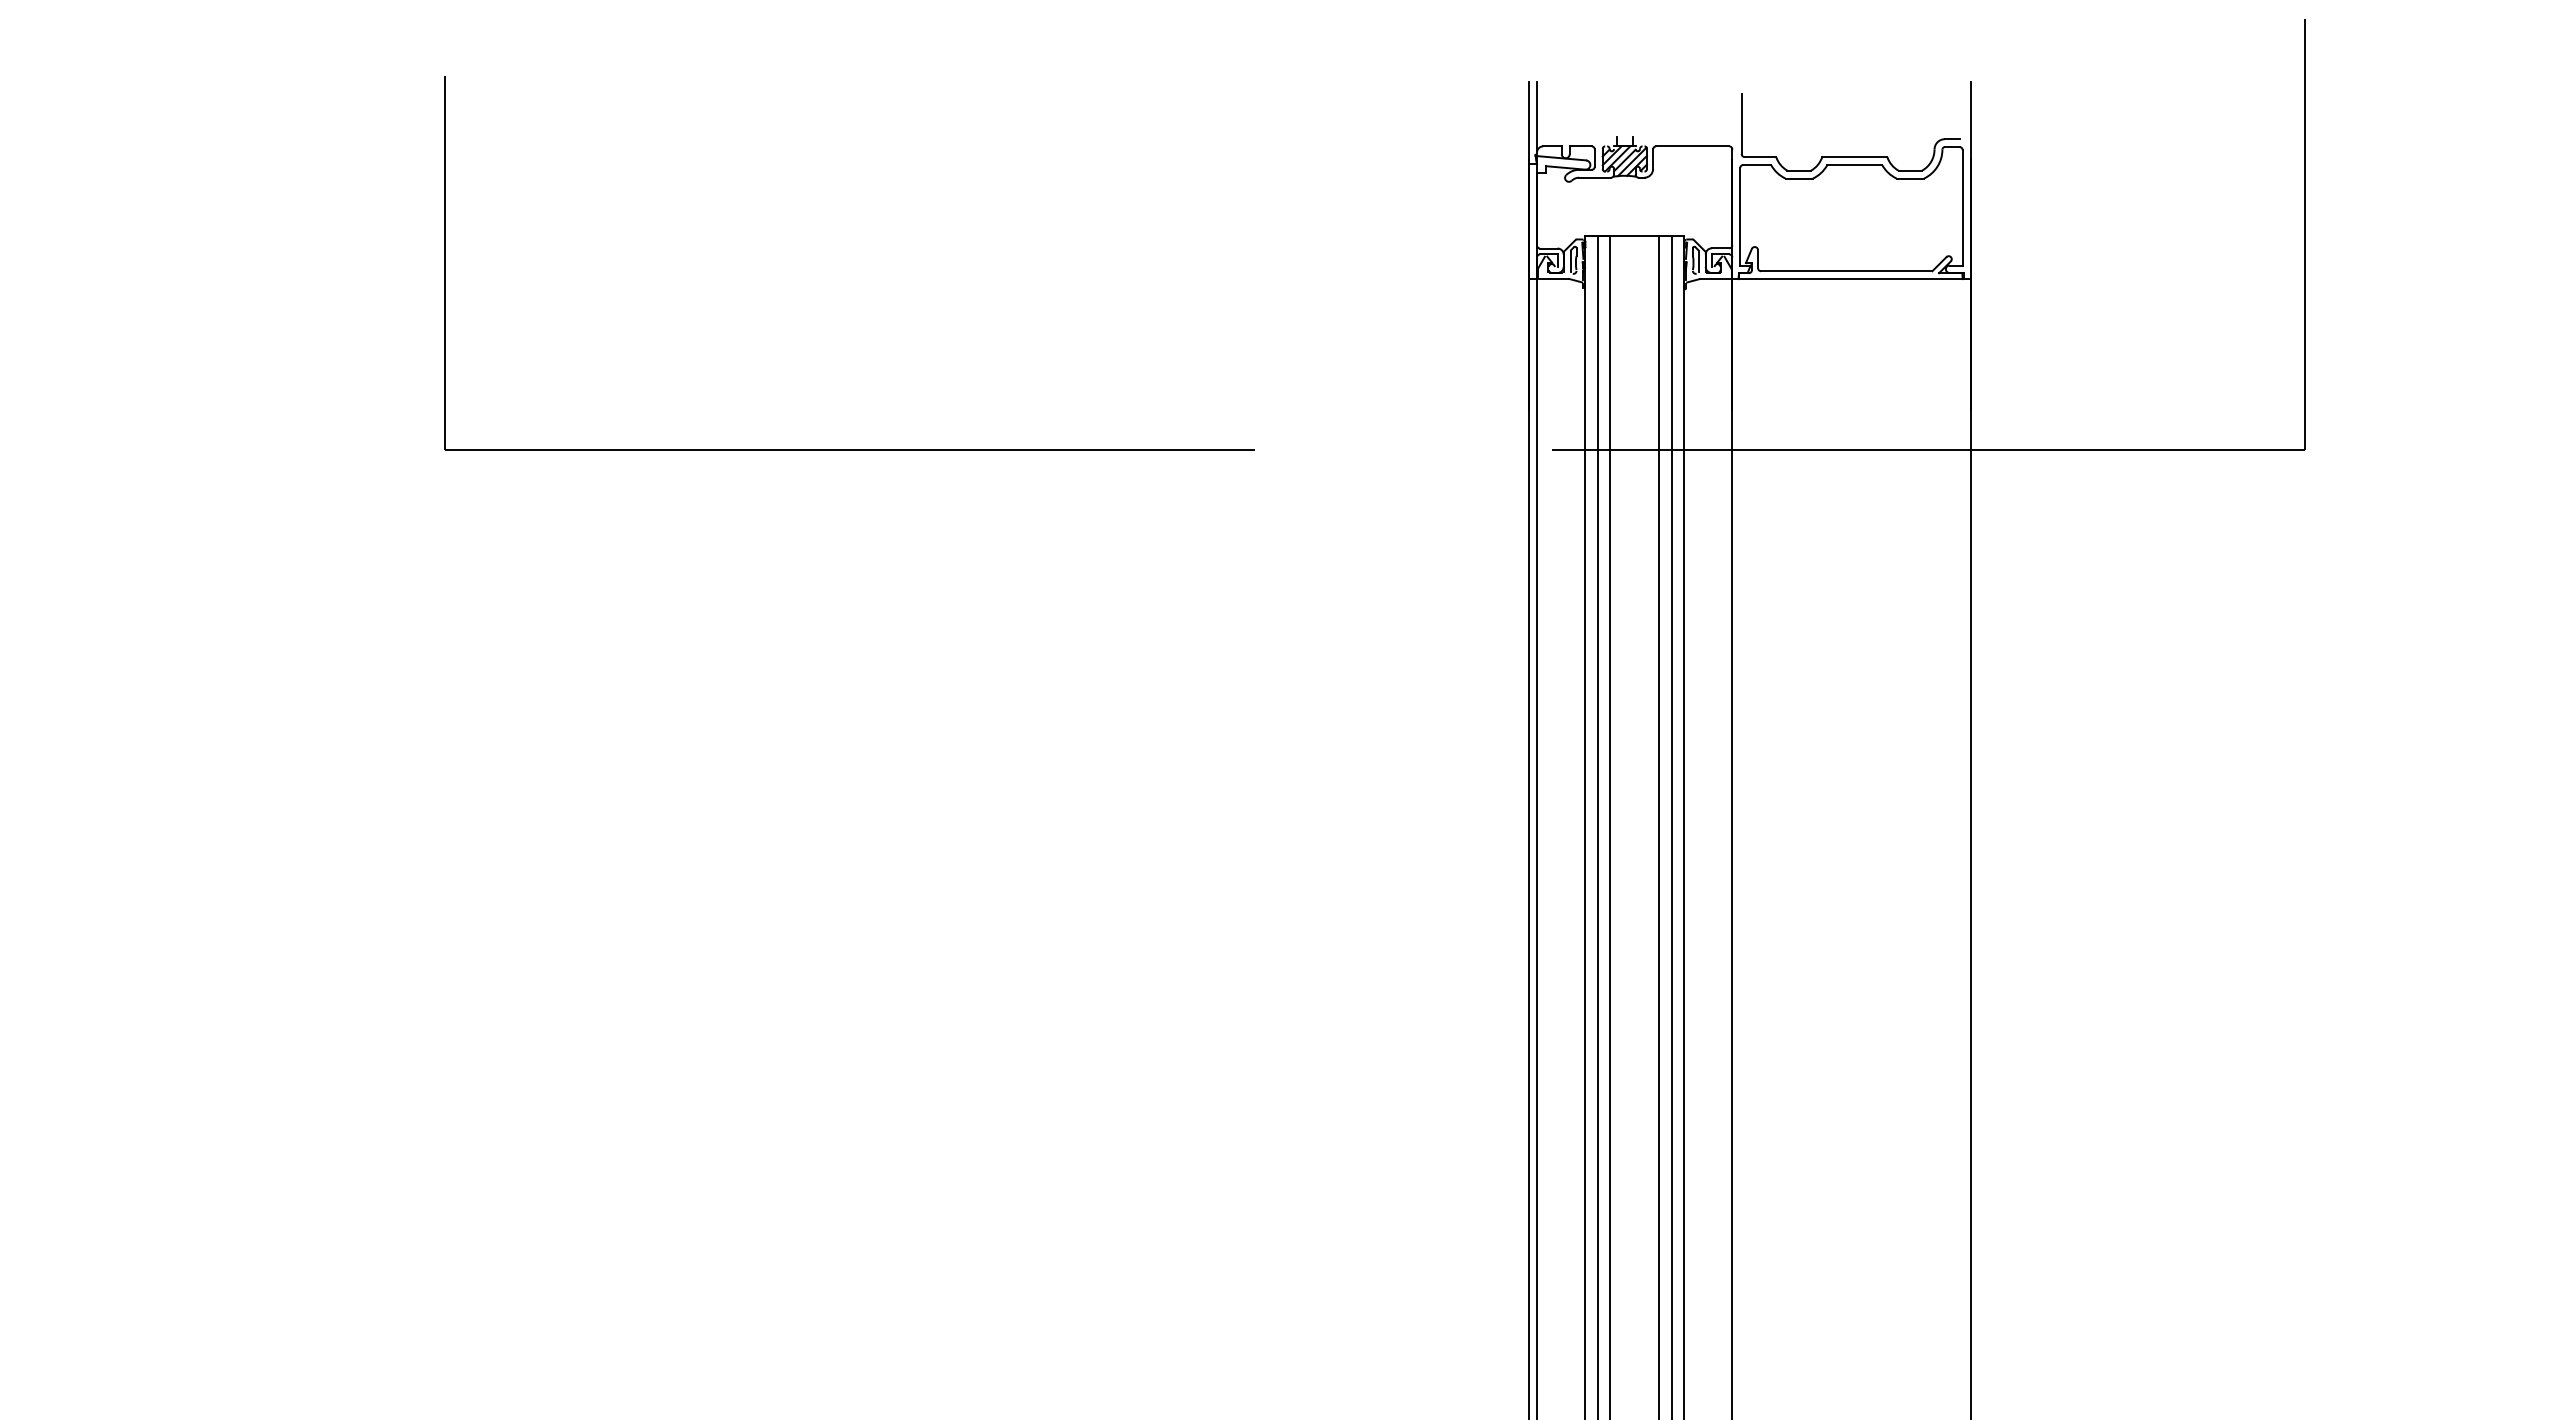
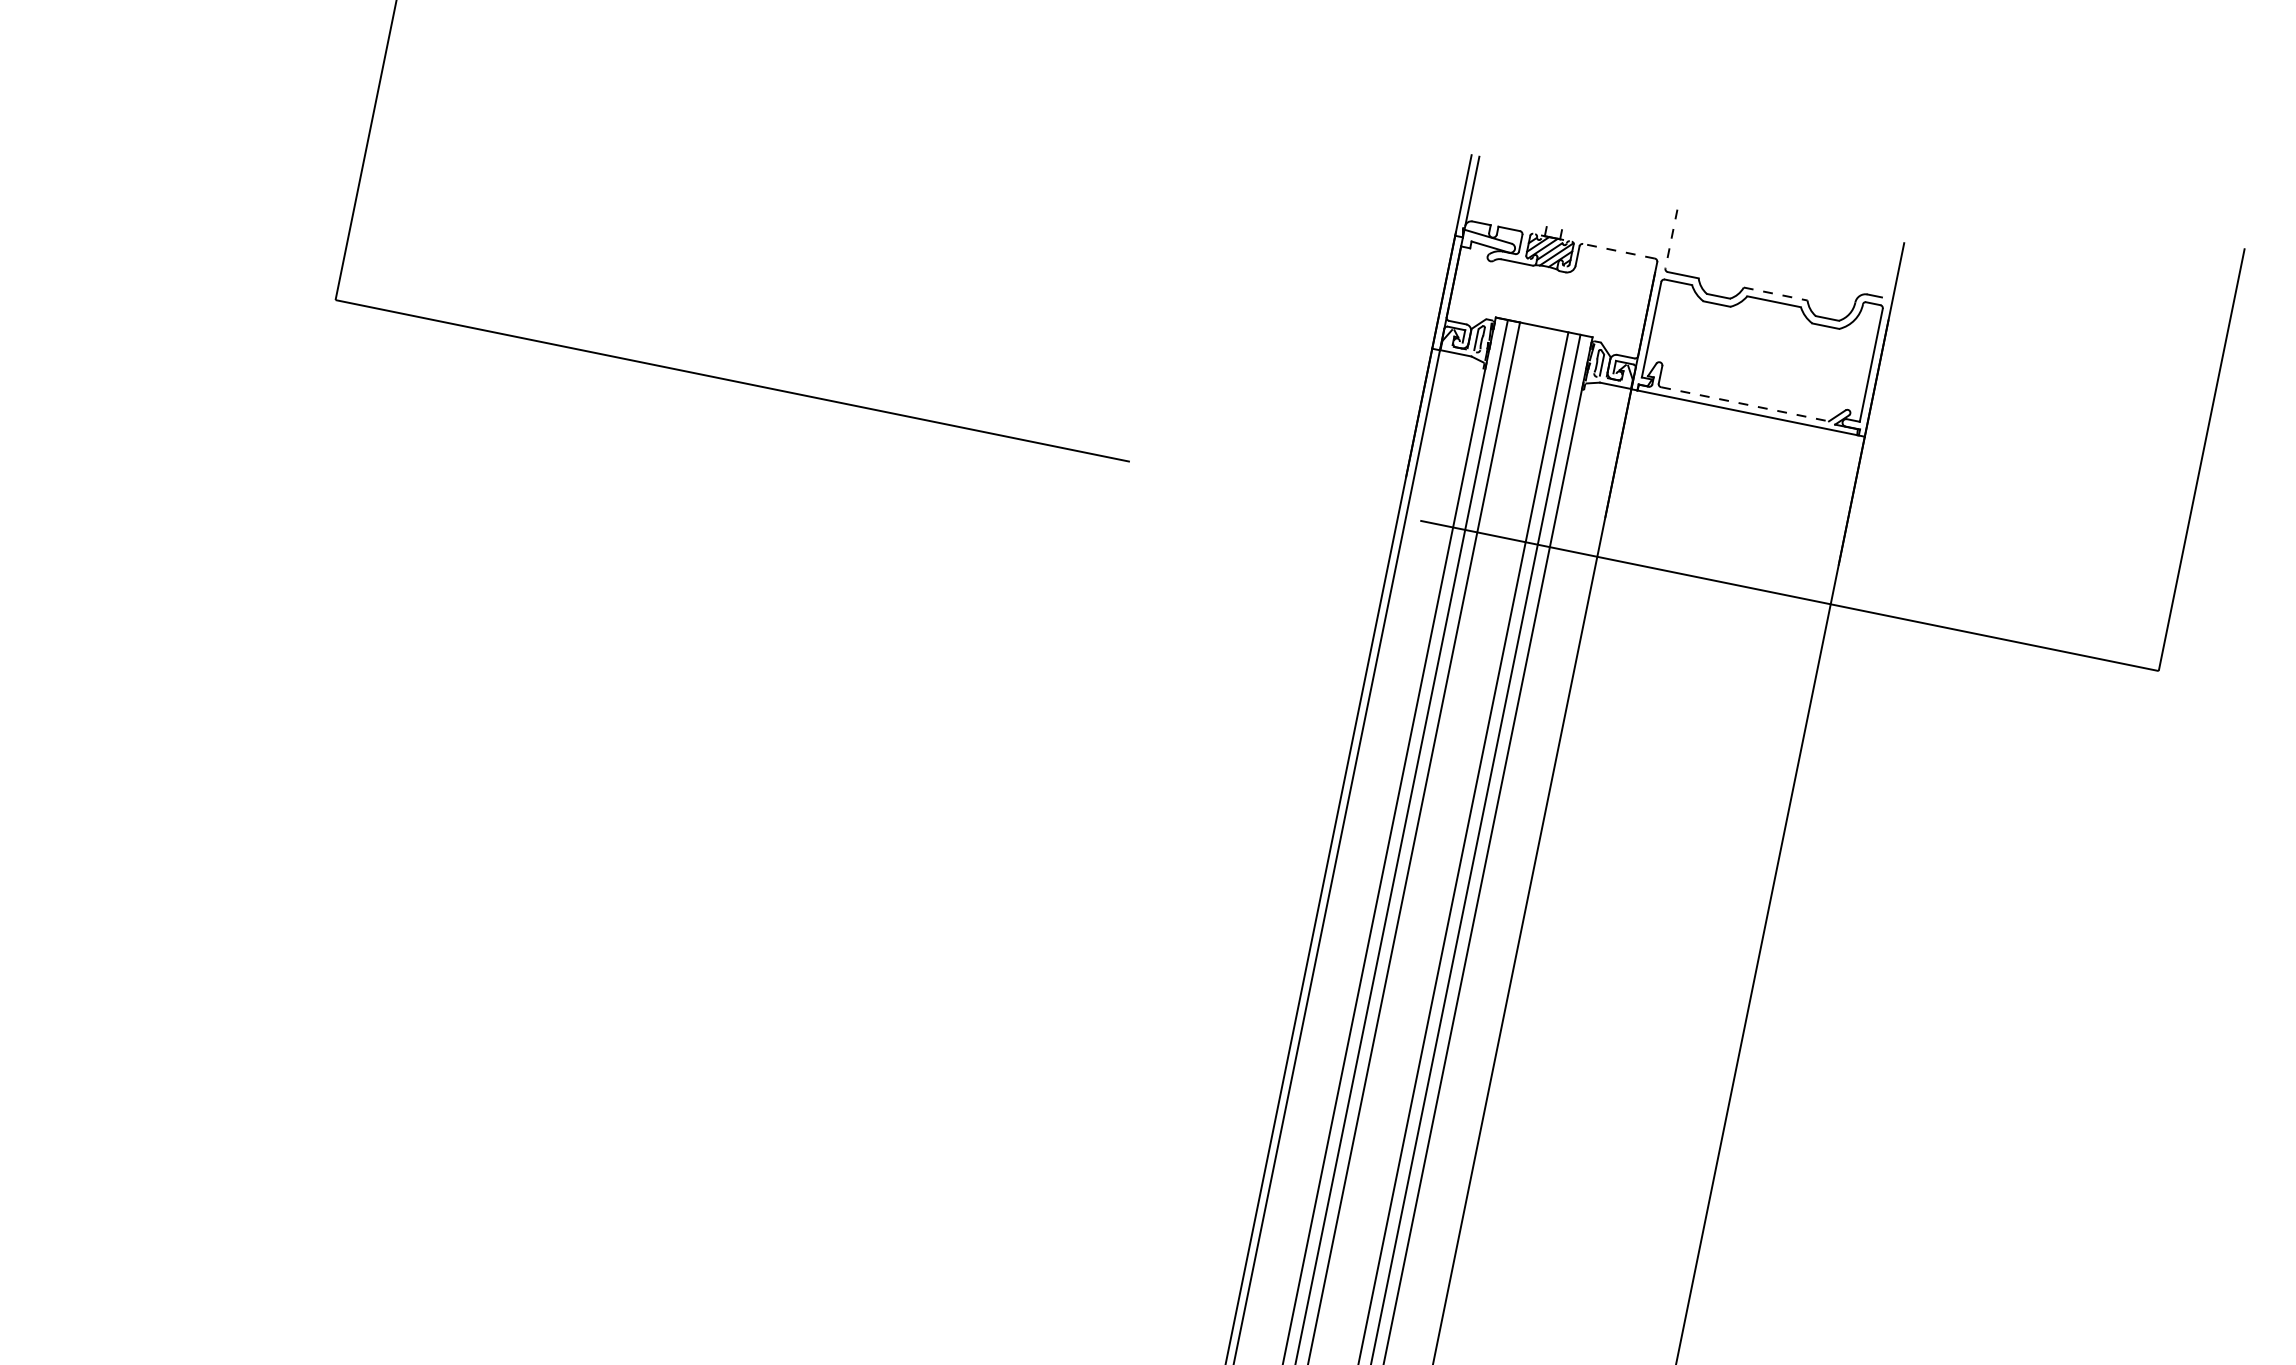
line: (1741, 124) -> (1671, 239), solid -> dashed
line: (1692, 146) -> (1618, 251), solid -> dashed
line: (1854, 157) -> (1775, 294), solid -> dashed
line: (1846, 271) -> (1744, 404), solid -> dashed

